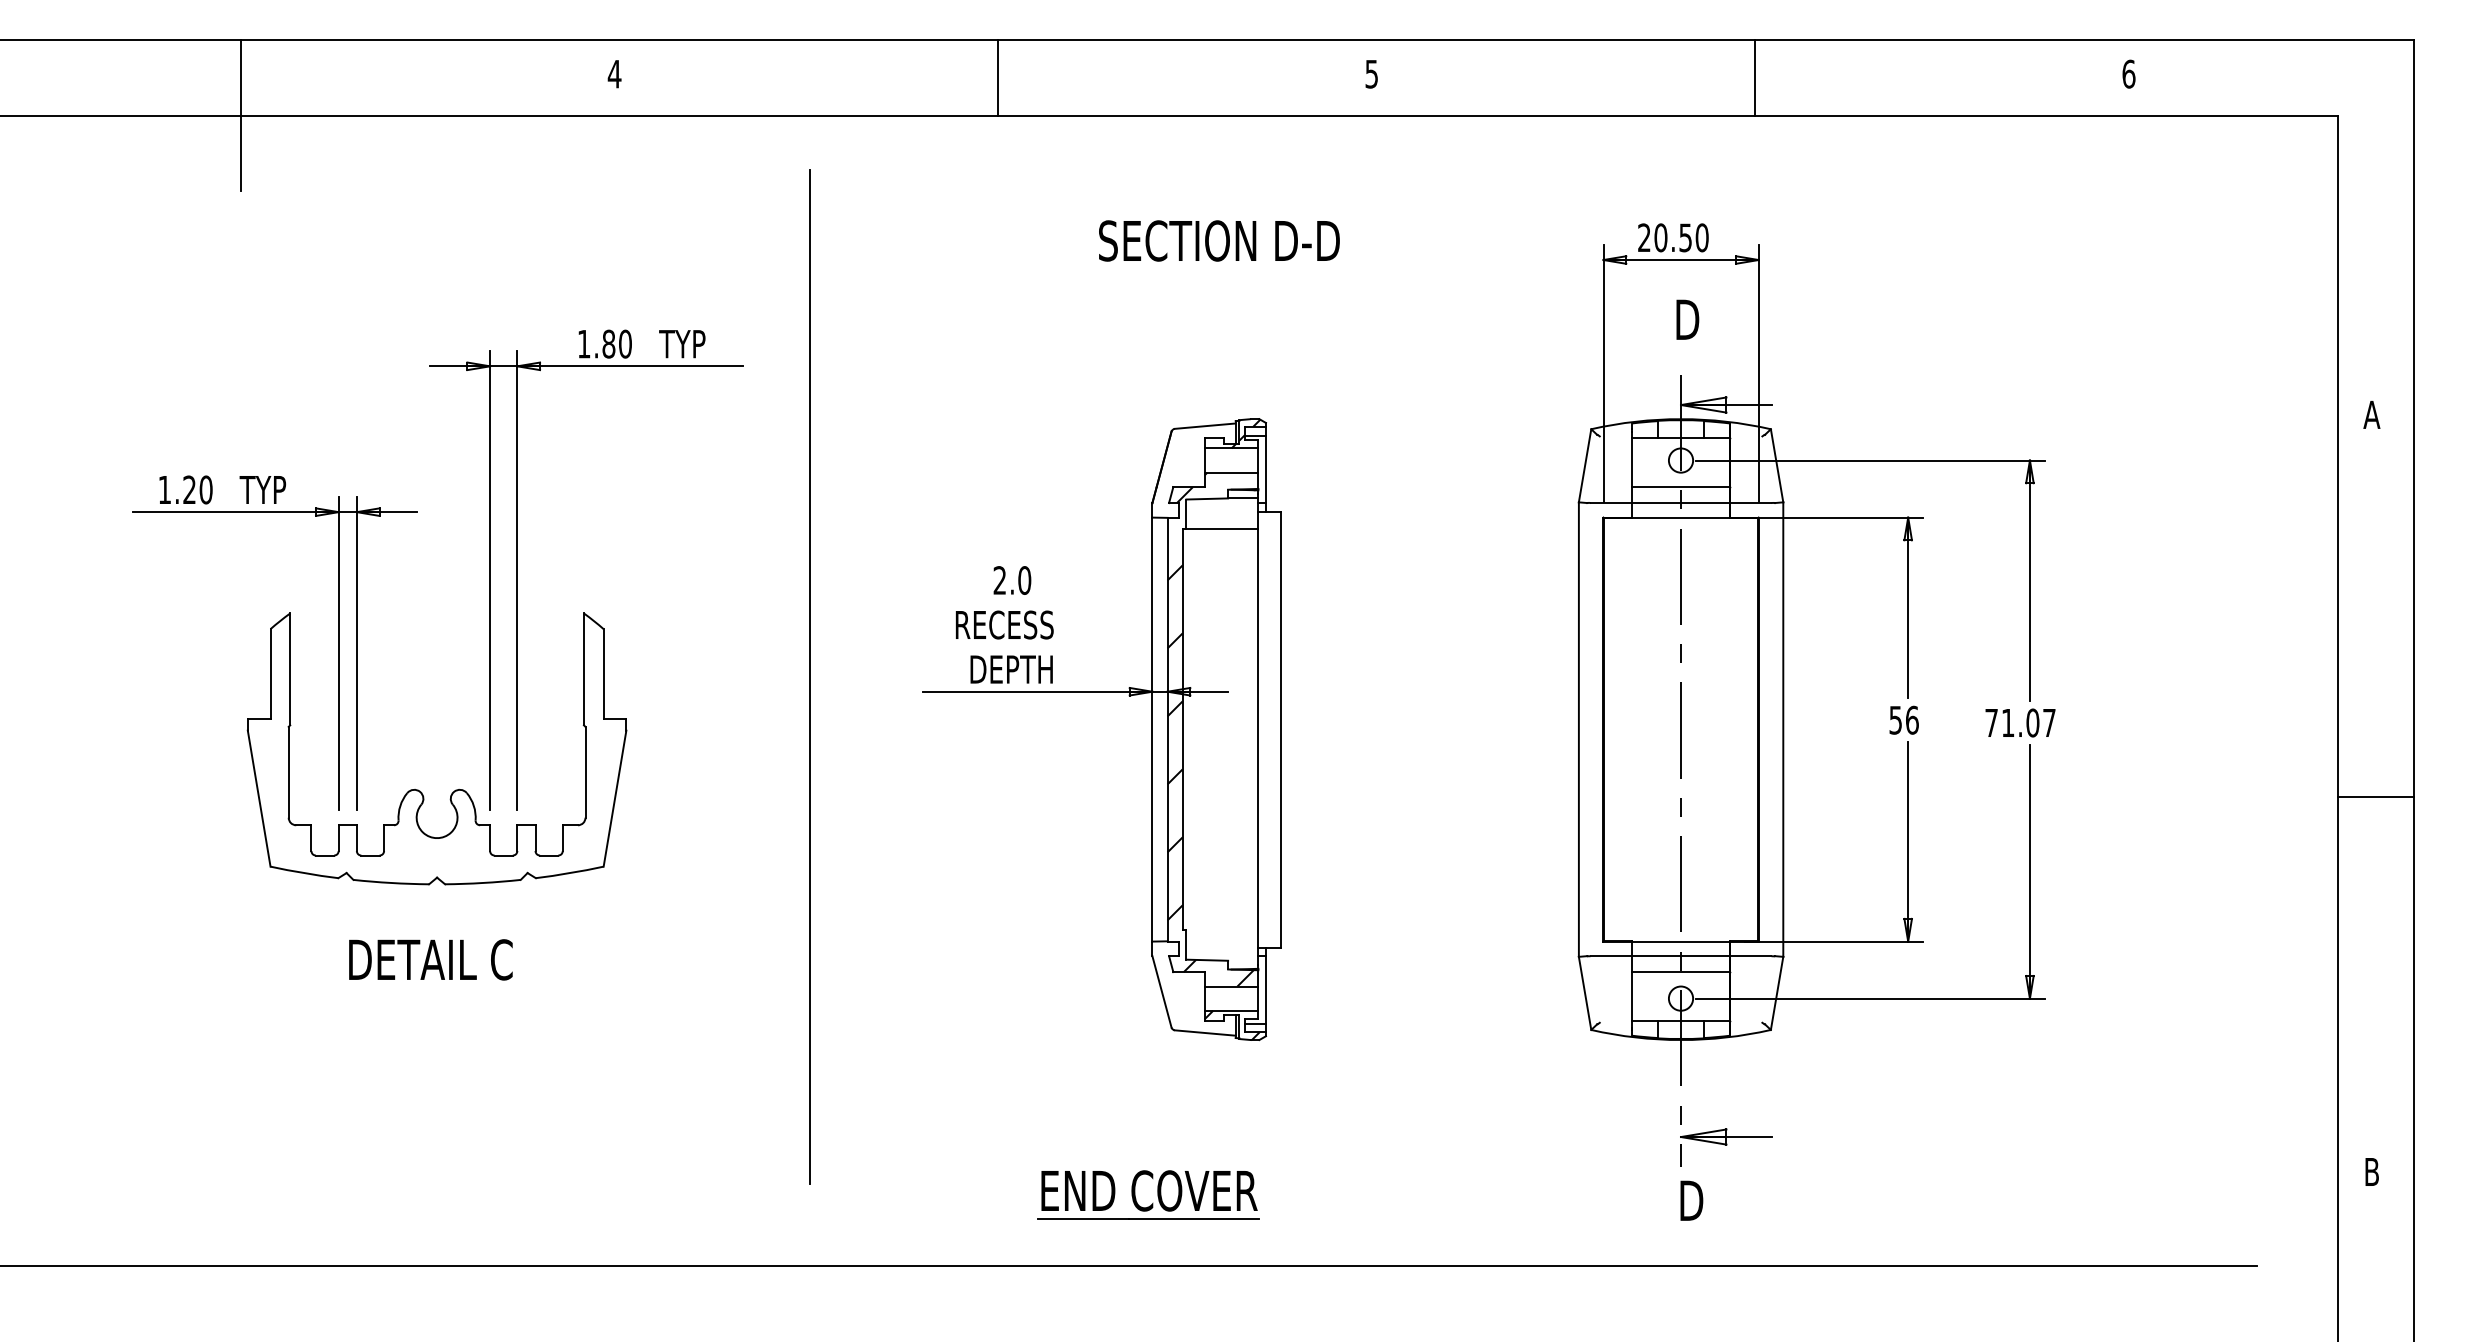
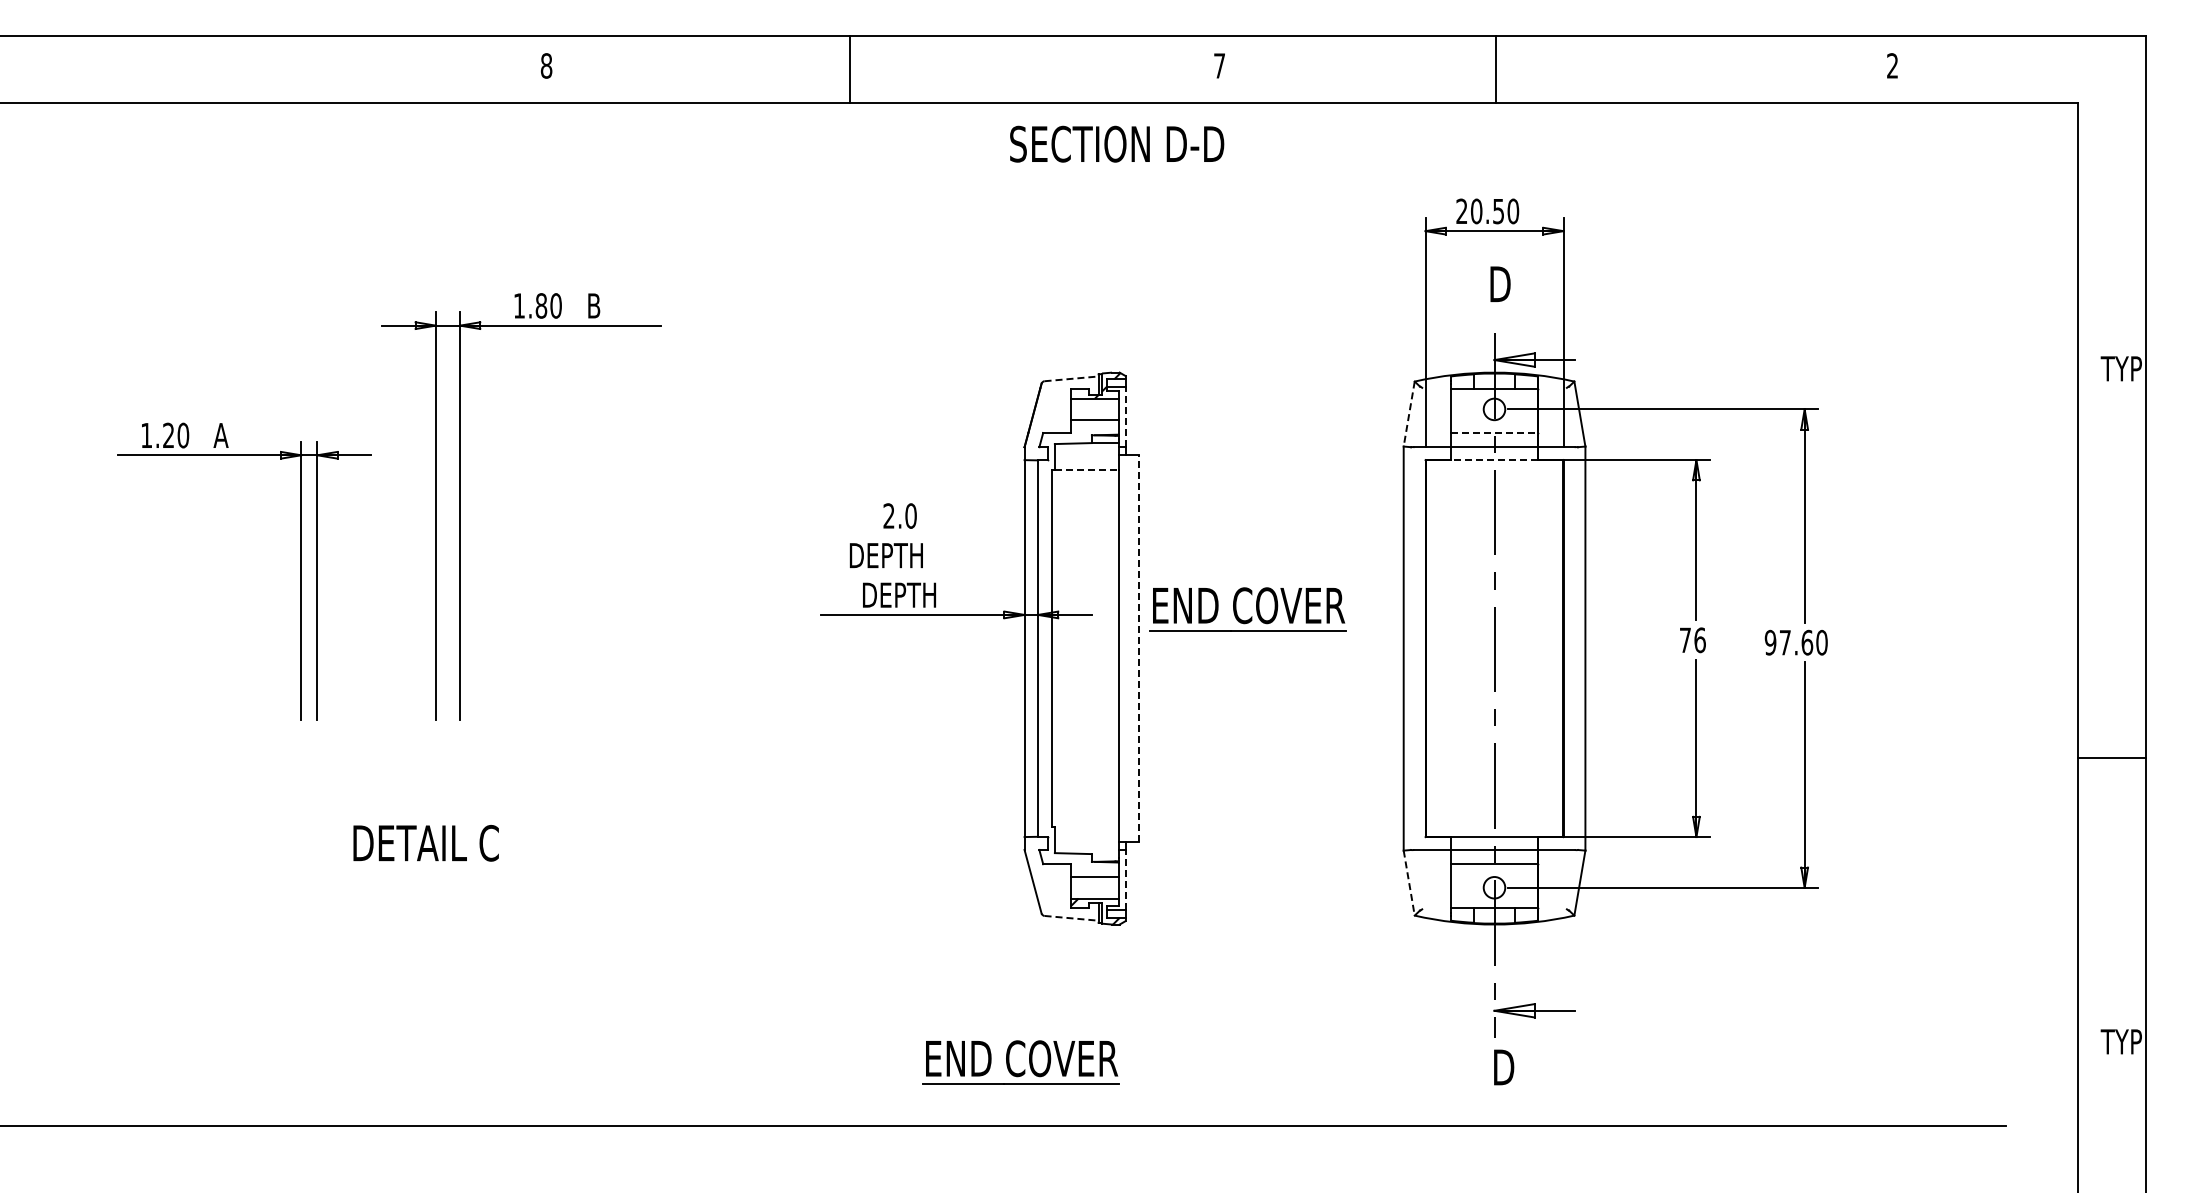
text: (614, 73) -> (546, 65), 4 -> 8
text: (1371, 73) -> (1219, 65), 5 -> 7
text: (2128, 73) -> (1892, 65), 6 -> 2
line: (998, 77) -> (850, 68), moved
line: (1755, 77) -> (1496, 68), moved
line: (240, 115) -> (213, 102), removed
text: (1219, 240) -> (1117, 143), moved
text: (682, 343) -> (606, 305), TYP -> B
text: (2385, 414) -> (2120, 368), A -> TYP
line: (1206, 425) -> (1072, 378), solid -> dashed
line: (1585, 466) -> (1409, 414), solid -> dashed
line: (1265, 469) -> (1125, 417), solid -> dashed
line: (1681, 486) -> (1494, 432), solid -> dashed
text: (262, 489) -> (233, 435), TYP -> A
line: (1681, 518) -> (1494, 460), solid -> dashed
line: (1222, 529) -> (1086, 470), solid -> dashed
text: (1006, 624) -> (894, 555), RECESS -> DEPTH
line: (810, 676) -> (720, 601), removed
part: (1407, 693) -> (1251, 616), added
text: (1895, 720) -> (1685, 640), 56 -> 76
text: (2019, 722) -> (1795, 642), 71.07 -> 97.60
hatch: (1210, 729) -> (1076, 648), removed
line: (1280, 729) -> (1138, 648), solid -> dashed
part: (417, 789) -> (371, 701), removed
line: (2375, 796) -> (2111, 757), moved
text: (430, 960) -> (425, 843), moved
line: (1265, 990) -> (1125, 880), solid -> dashed
line: (1585, 993) -> (1409, 883), solid -> dashed
line: (1206, 1033) -> (1072, 918), solid -> dashed
text: (2385, 1171) -> (2120, 1041), B -> TYP

